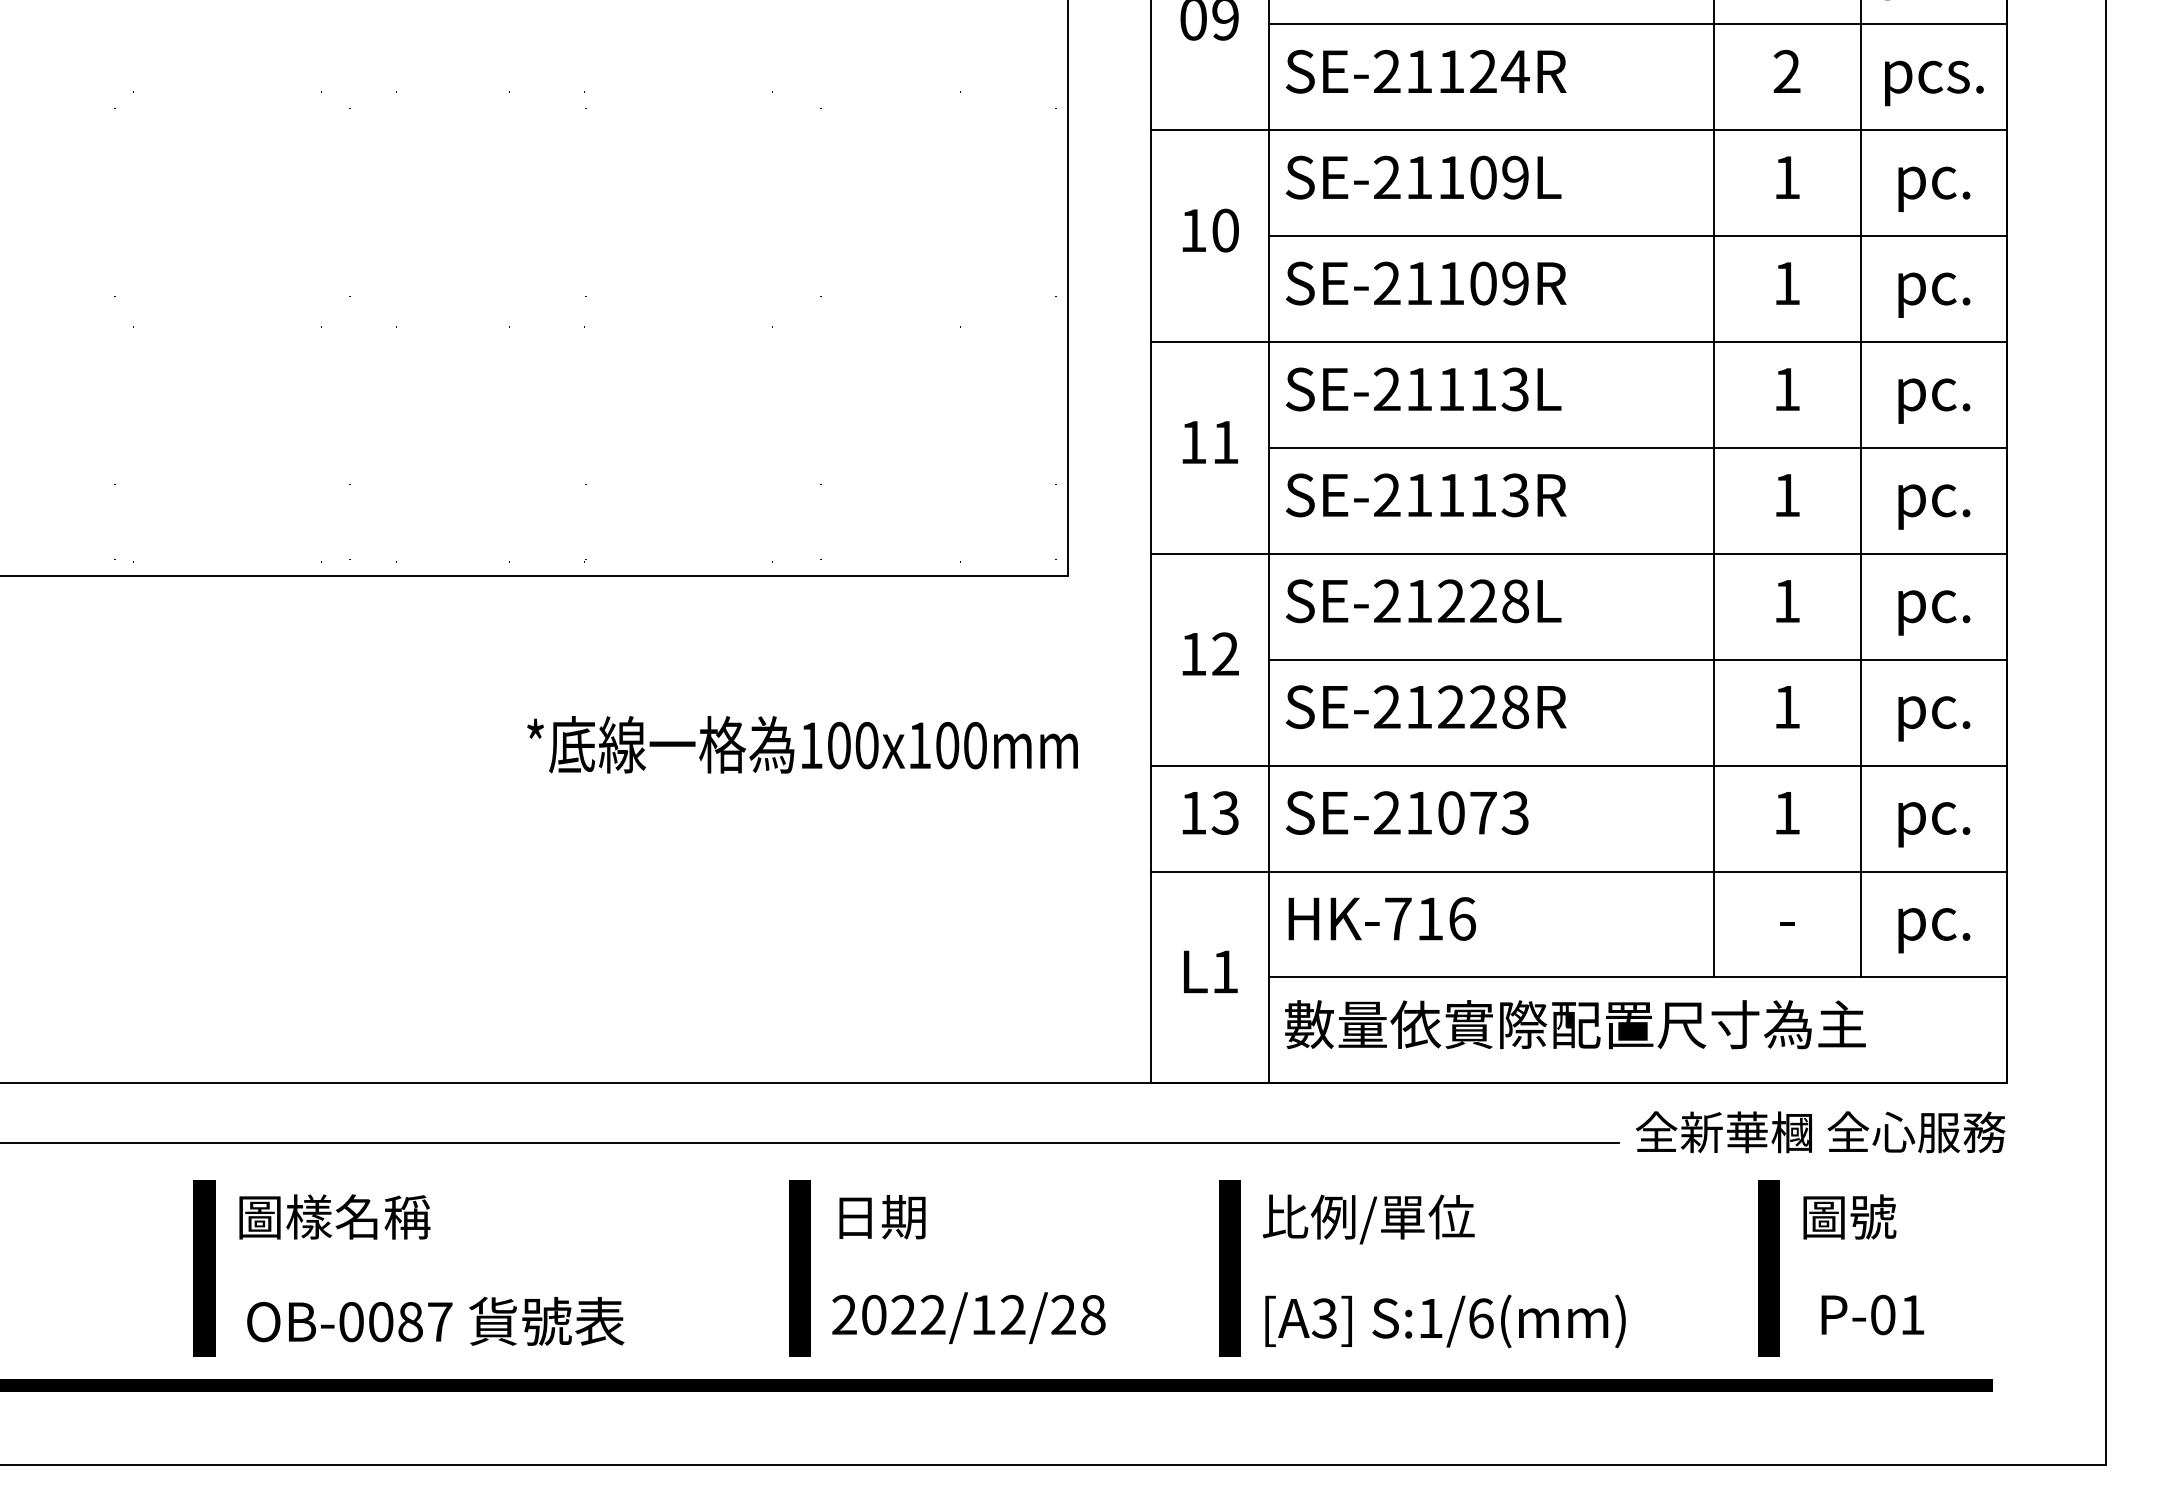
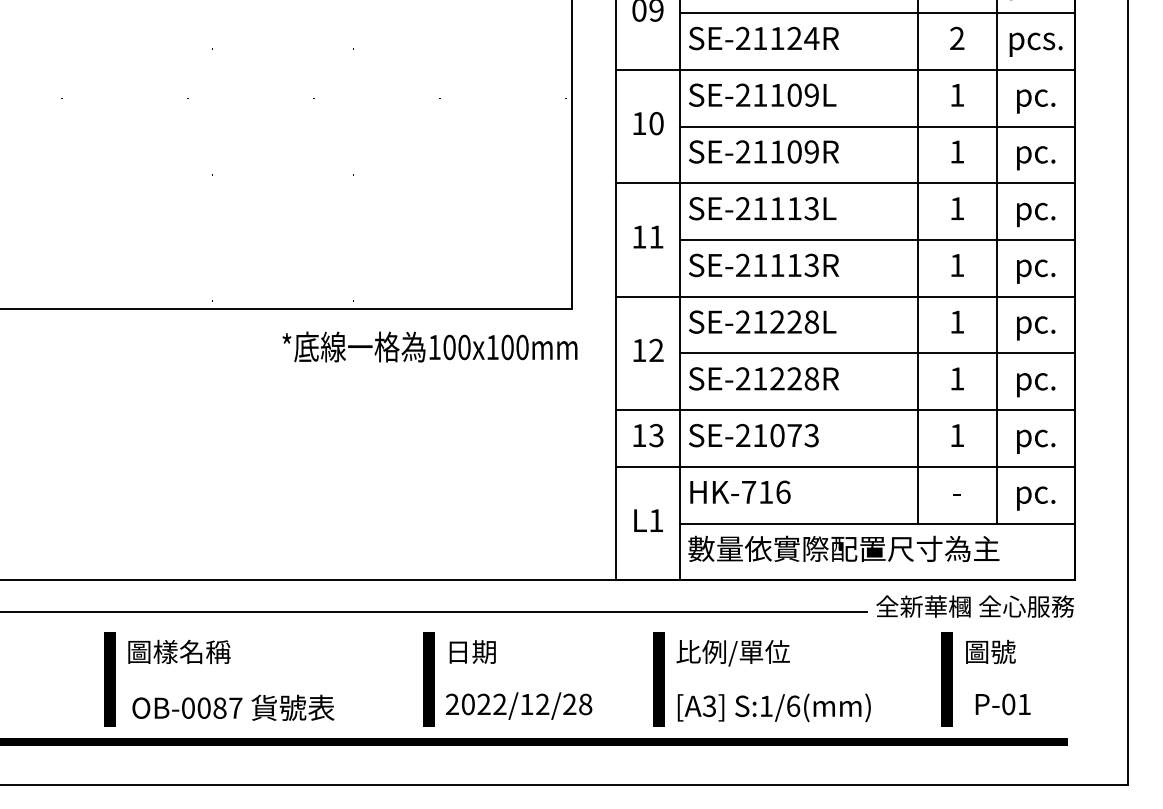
text: (801, 743) -> (429, 346), moved

